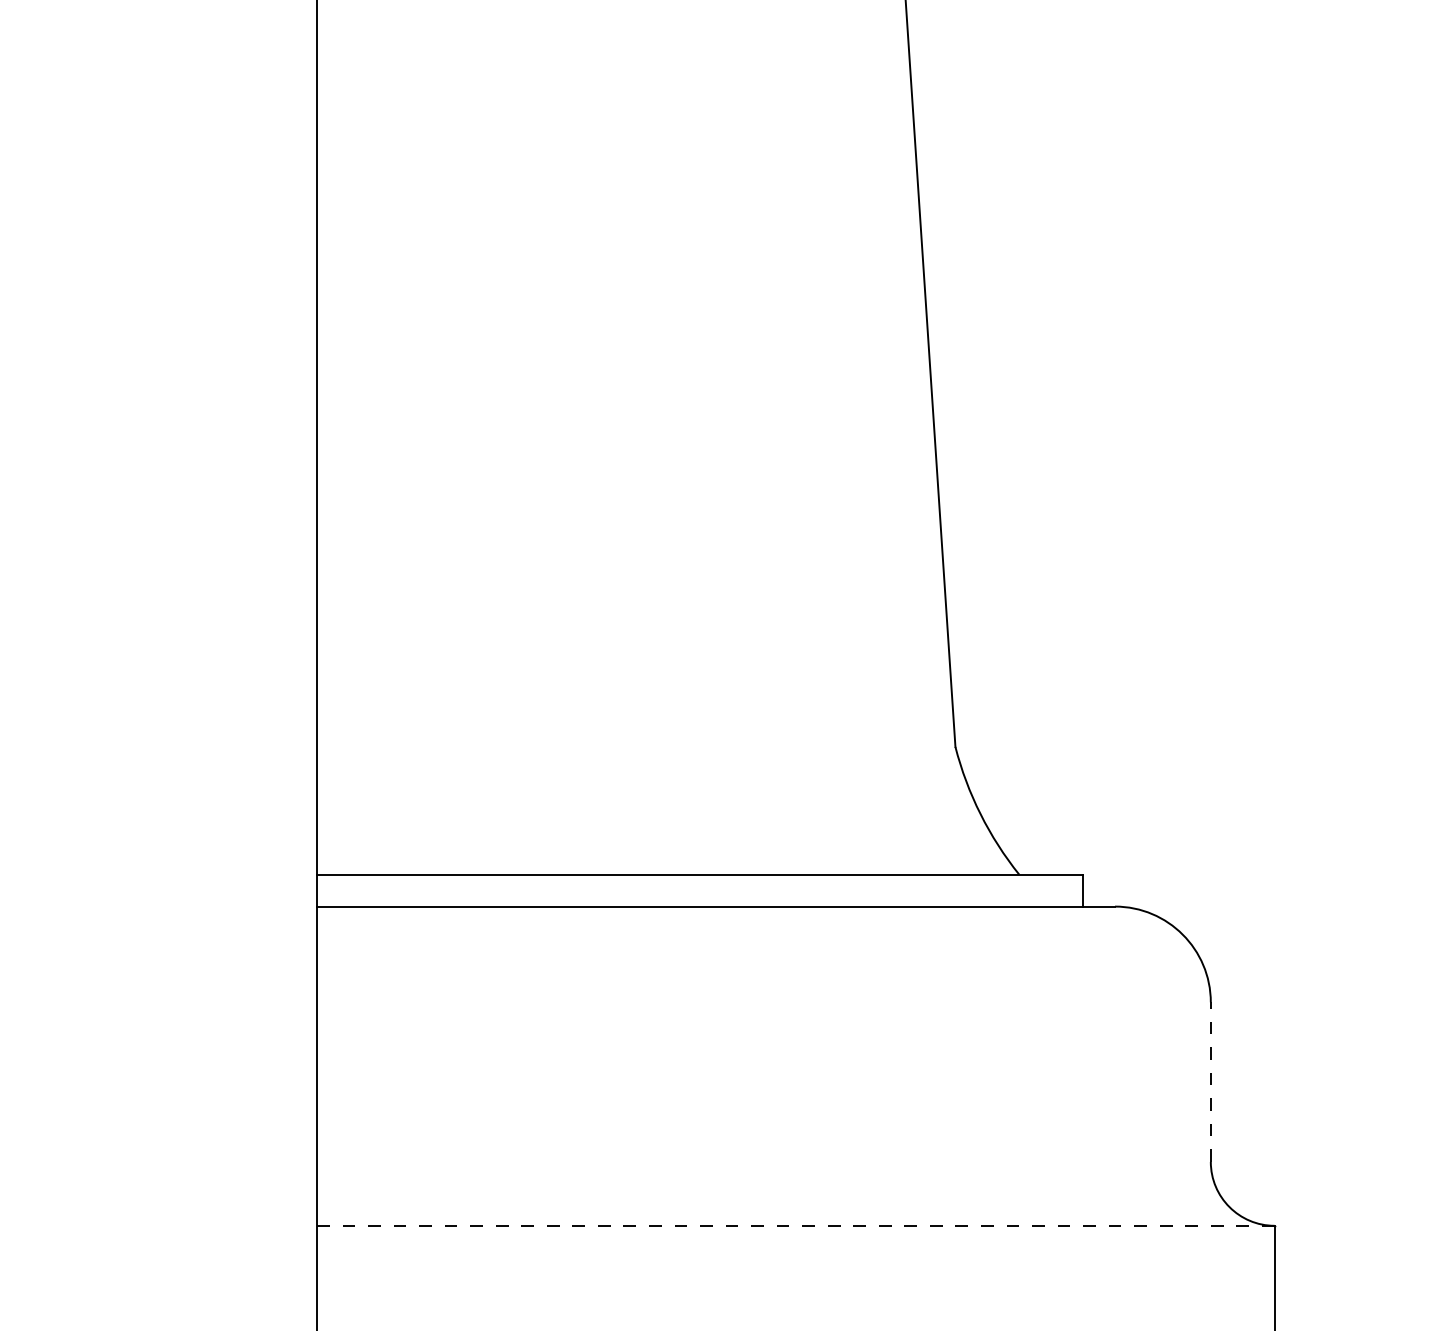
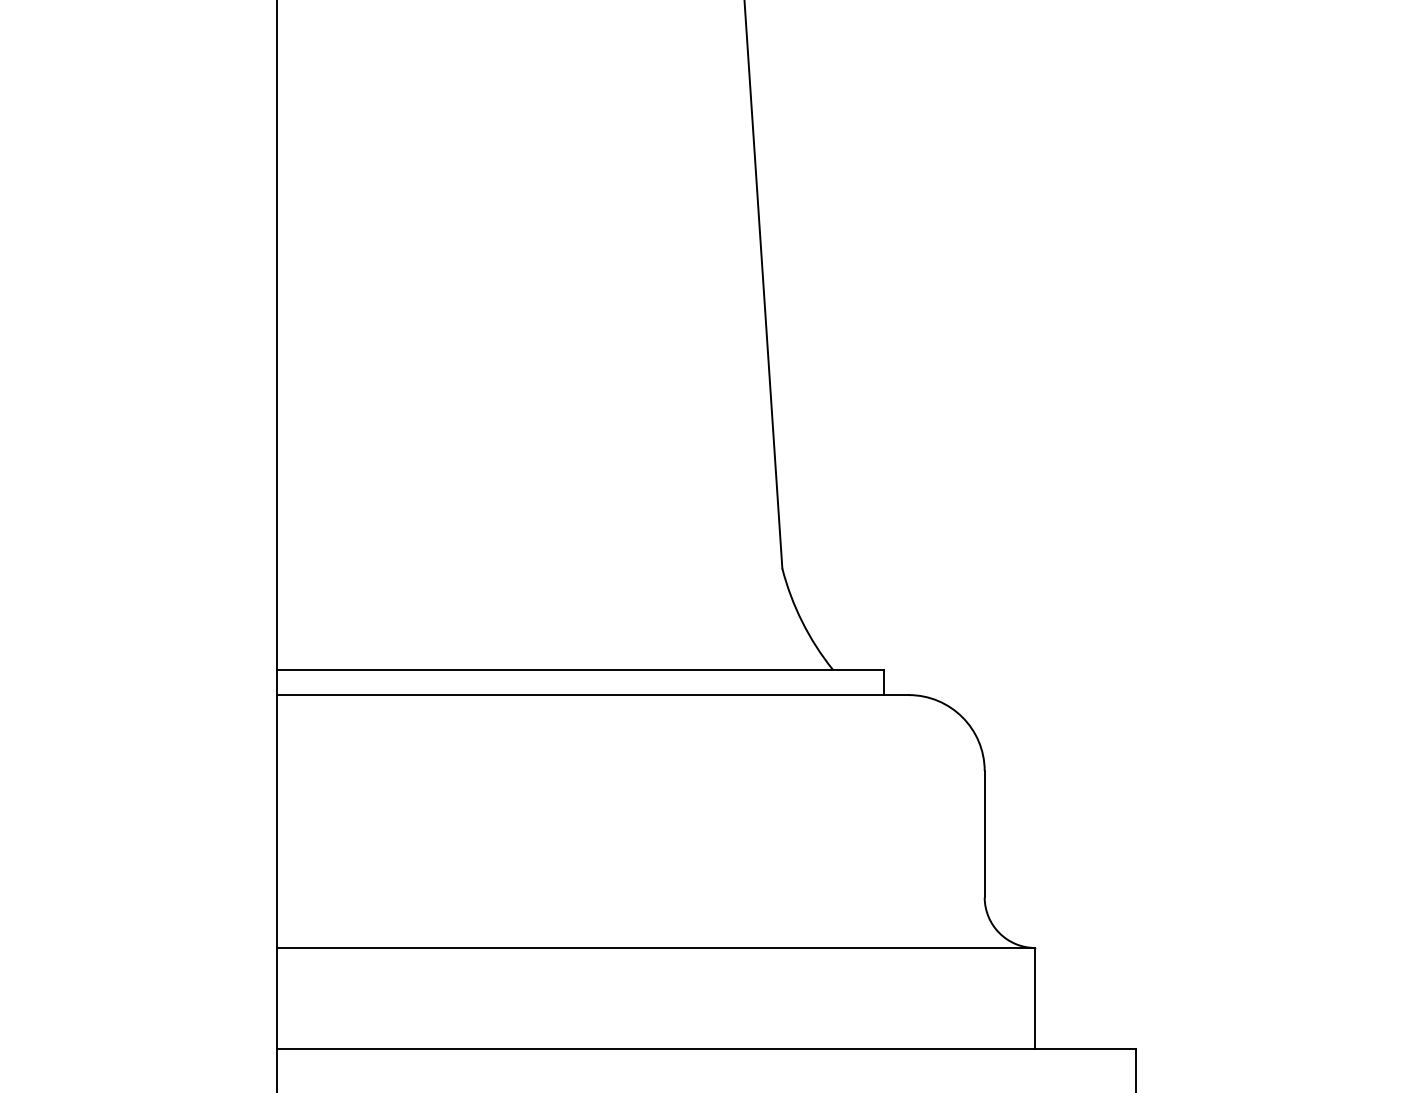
line: (1210, 1081) -> (984, 833), dashed -> solid
line: (795, 1225) -> (655, 947), dashed -> solid

